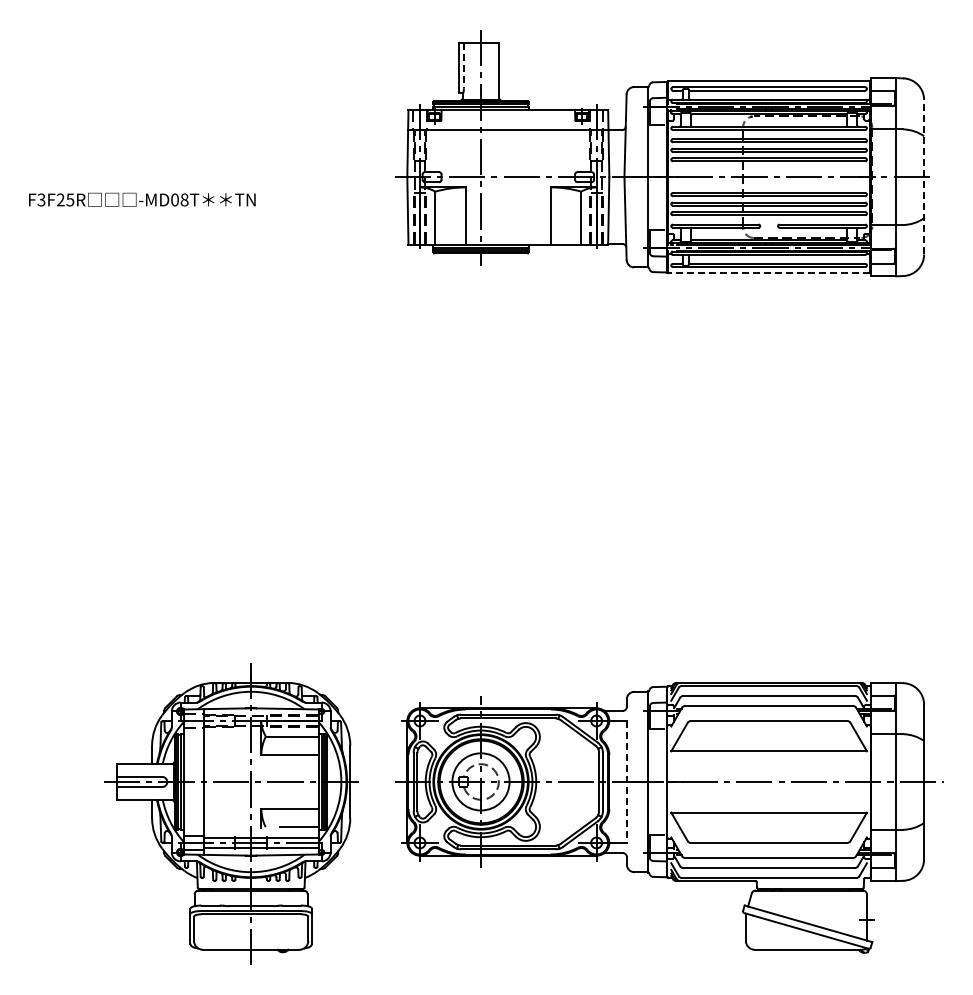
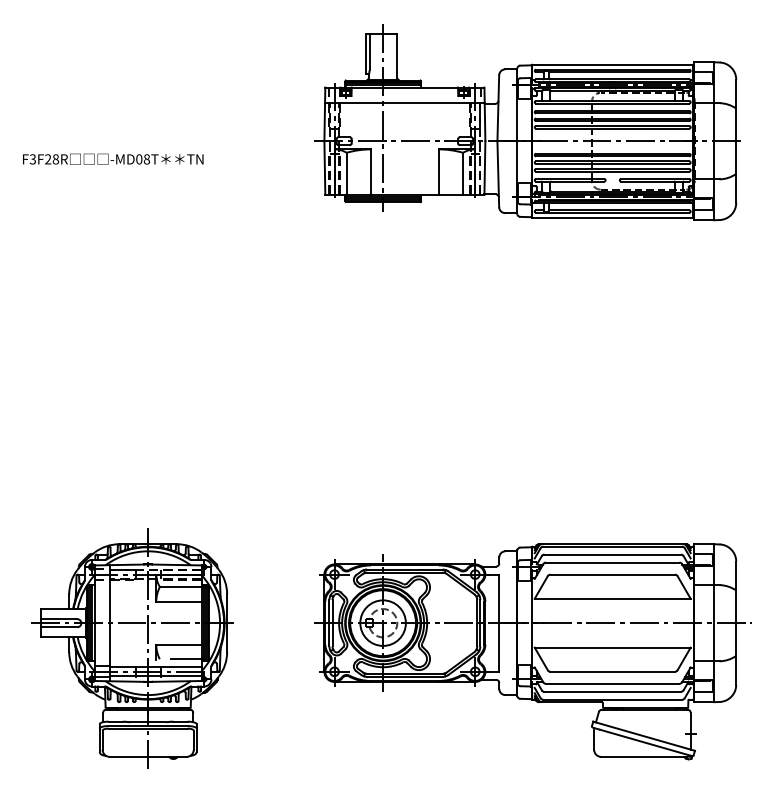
line: (463, 65) -> (369, 52), dashed -> solid
line: (924, 176) -> (736, 140), dashed -> solid
text: (70, 199) -> (55, 159), F3F25R -> F3F28R
line: (768, 273) -> (612, 217), dashed -> solid
line: (626, 781) -> (499, 622), dashed -> solid
part: (231, 813) -> (132, 648), moved

